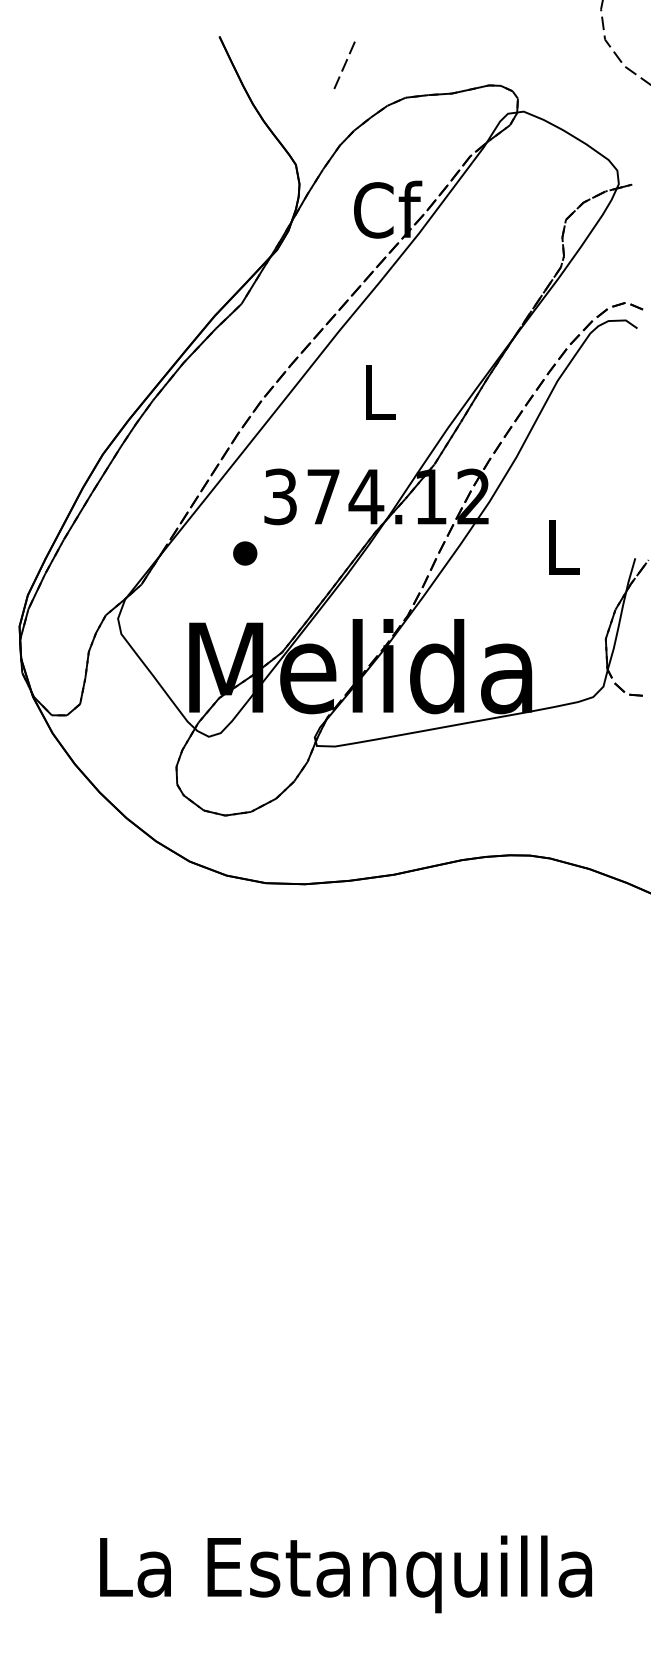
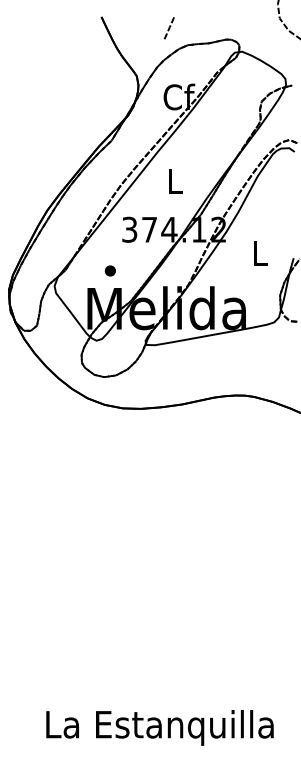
line: (342, 65) -> (168, 28), moved
part: (243, 552) -> (109, 270), moved

